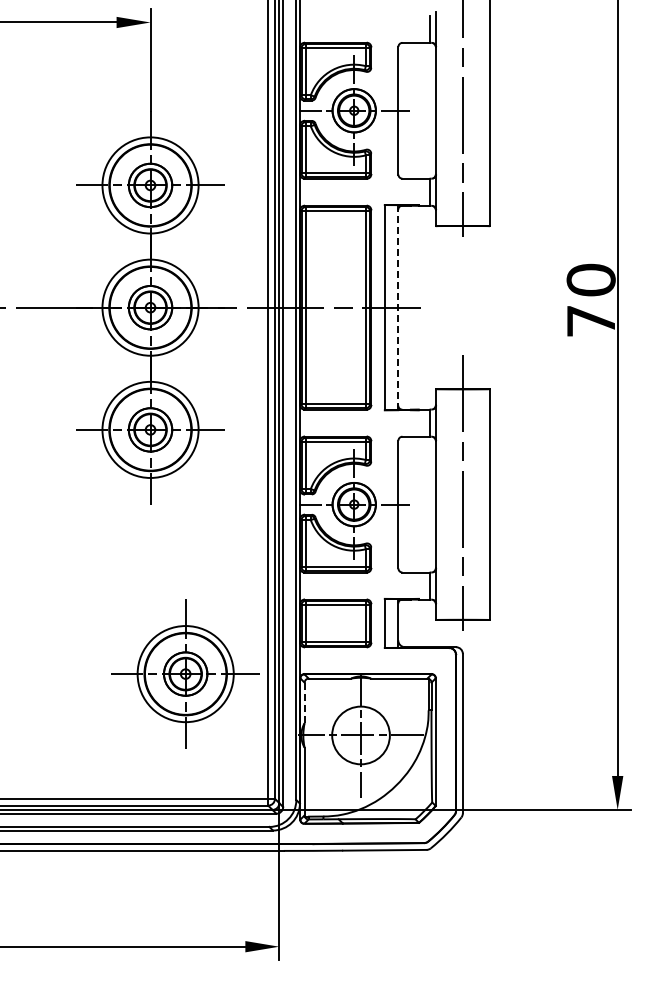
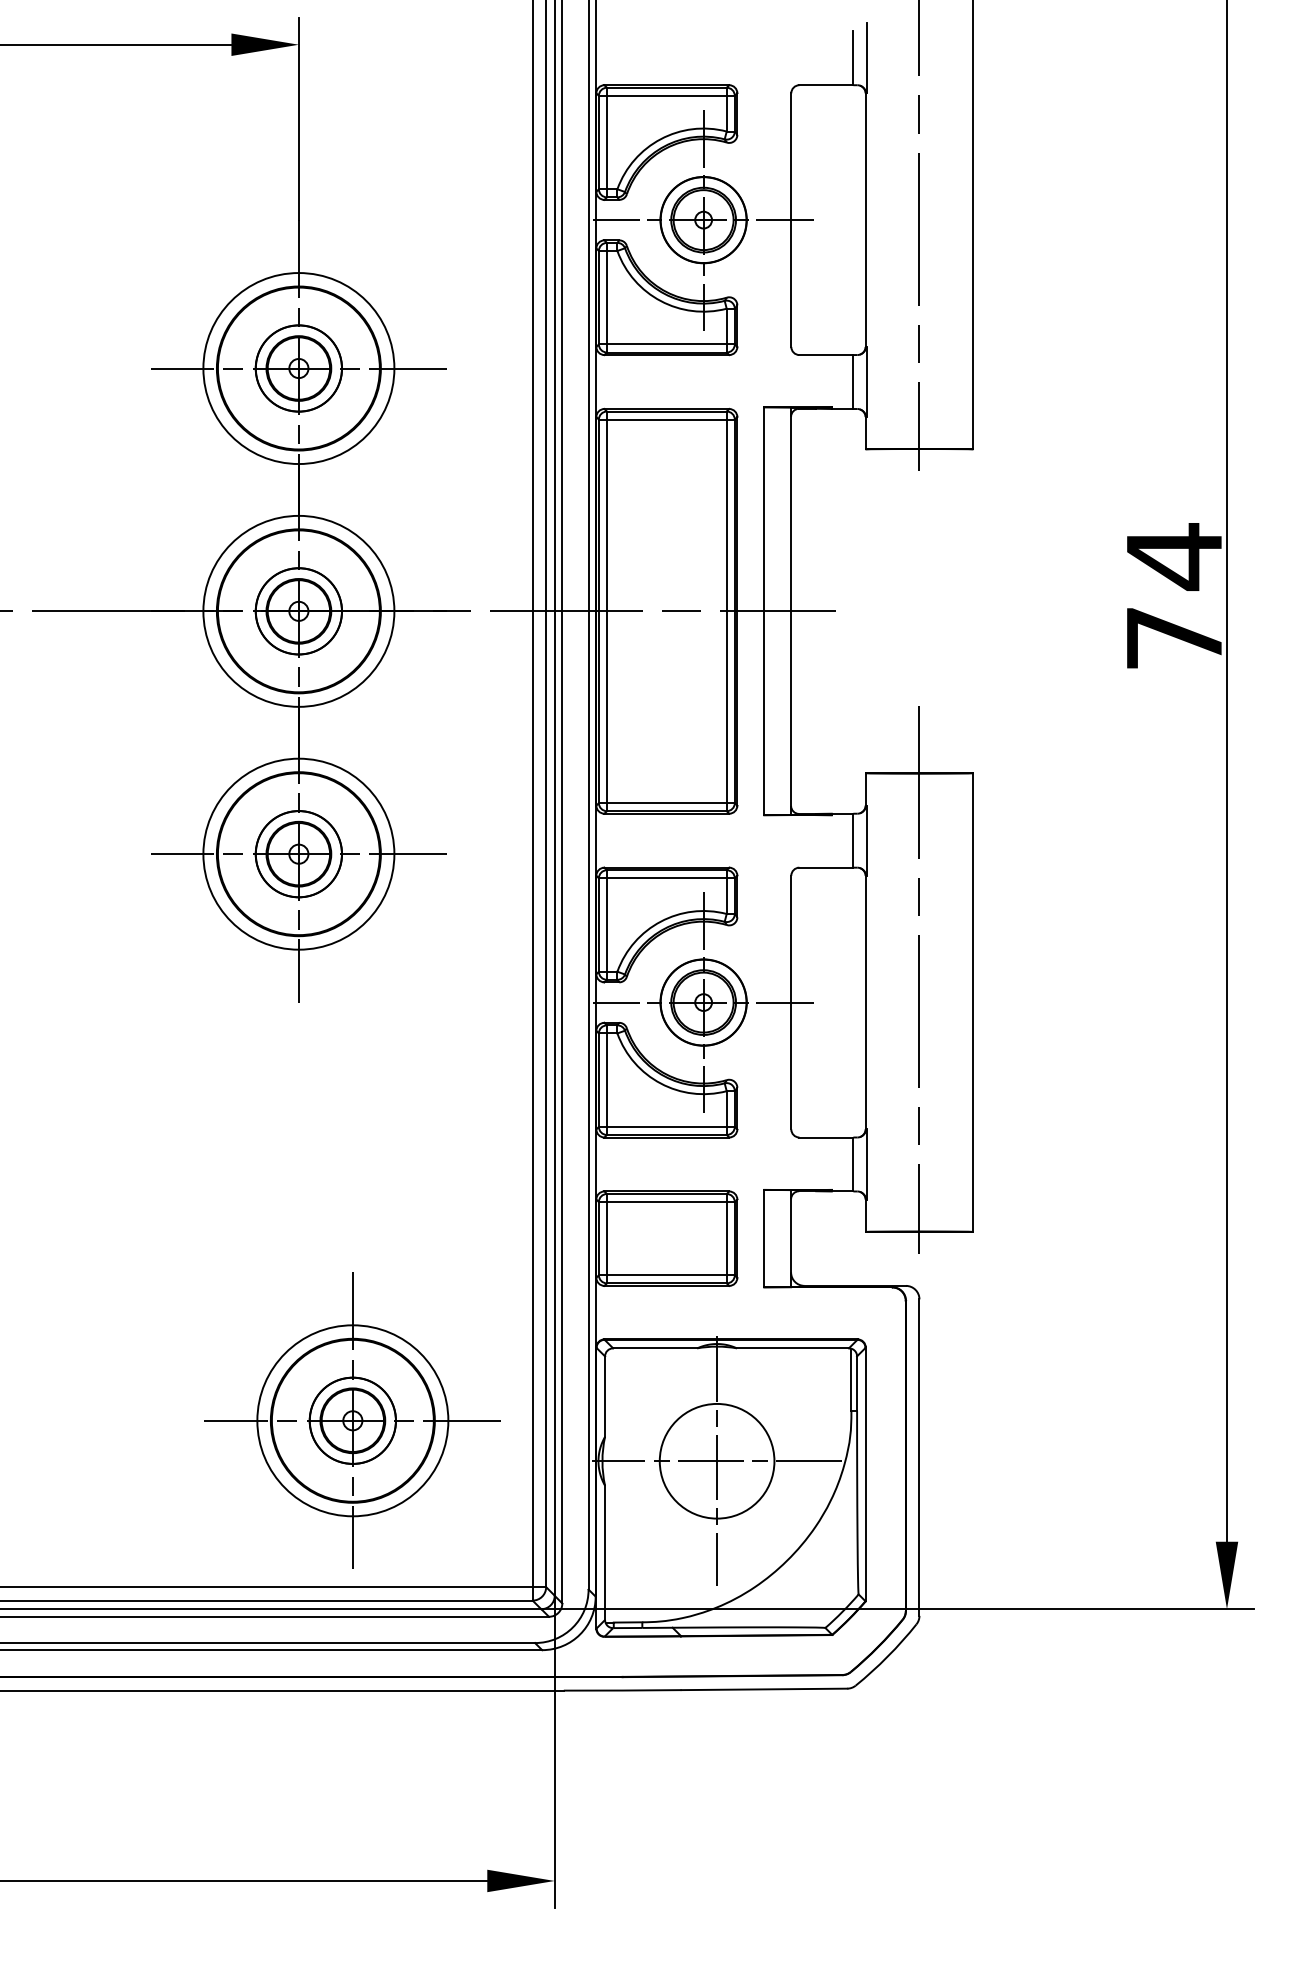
text: (590, 280) -> (1173, 557), 70 -> 74
line: (398, 307) -> (791, 610), dashed -> solid
part: (185, 673) -> (352, 1419), moved
line: (304, 703) -> (604, 1397), dashed -> solid

